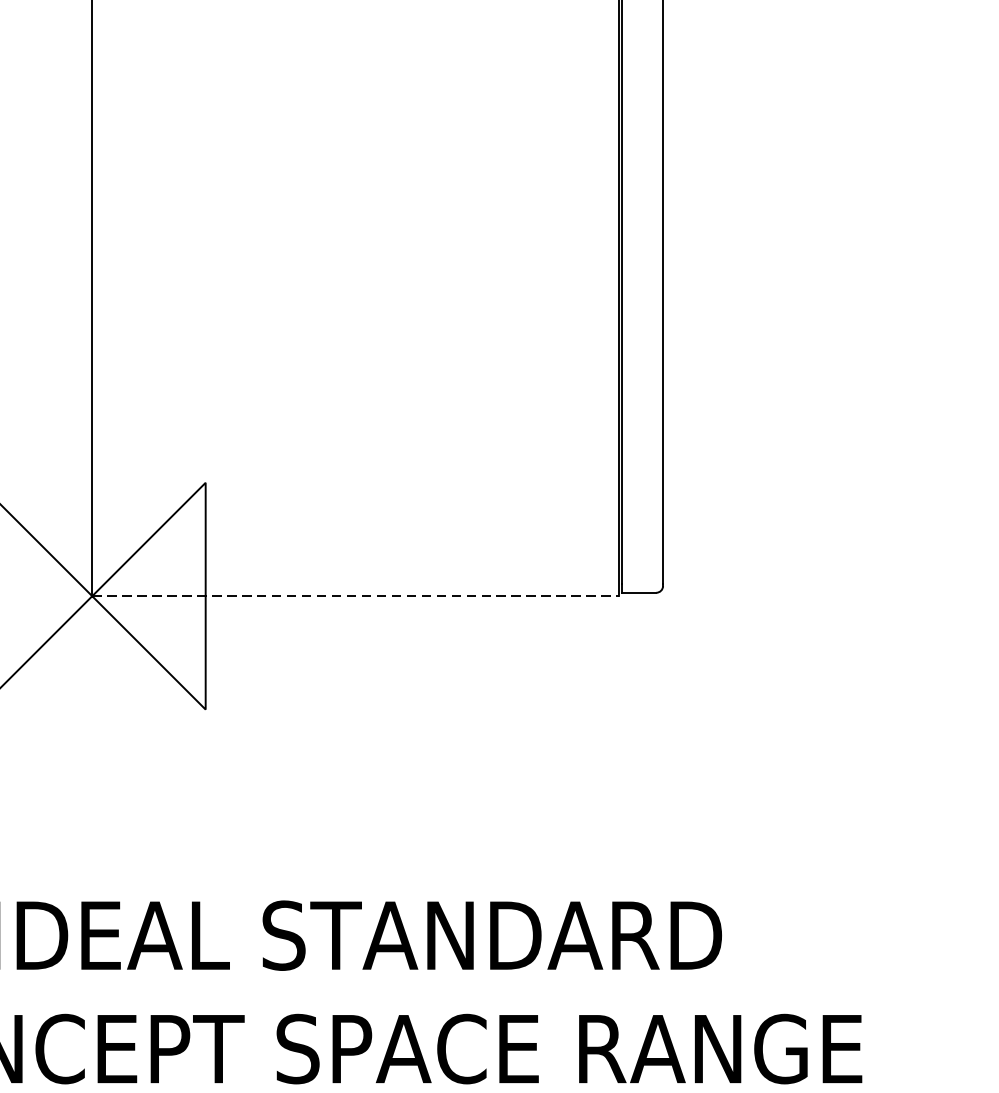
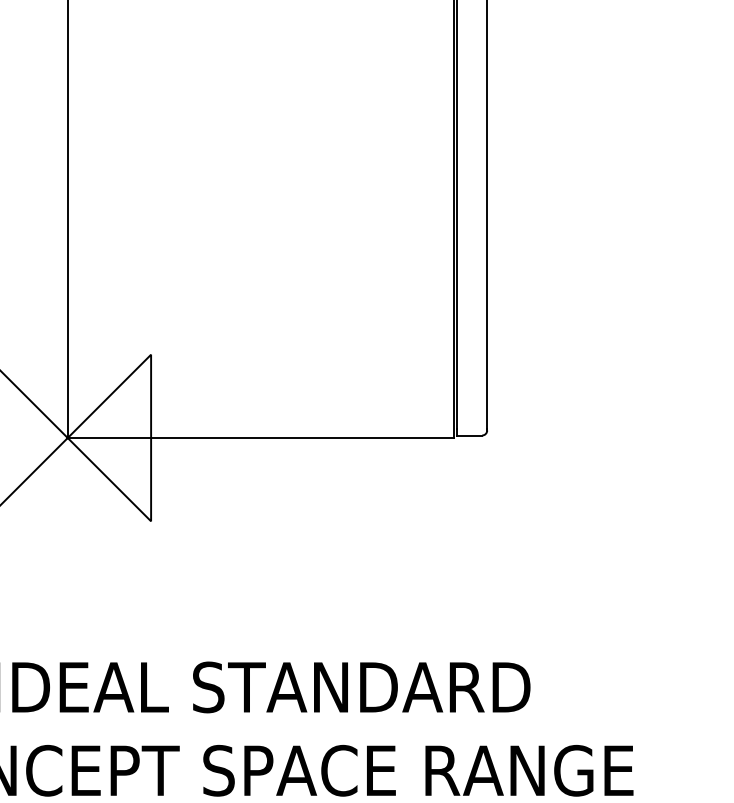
line: (355, 596) -> (261, 438), dashed -> solid

